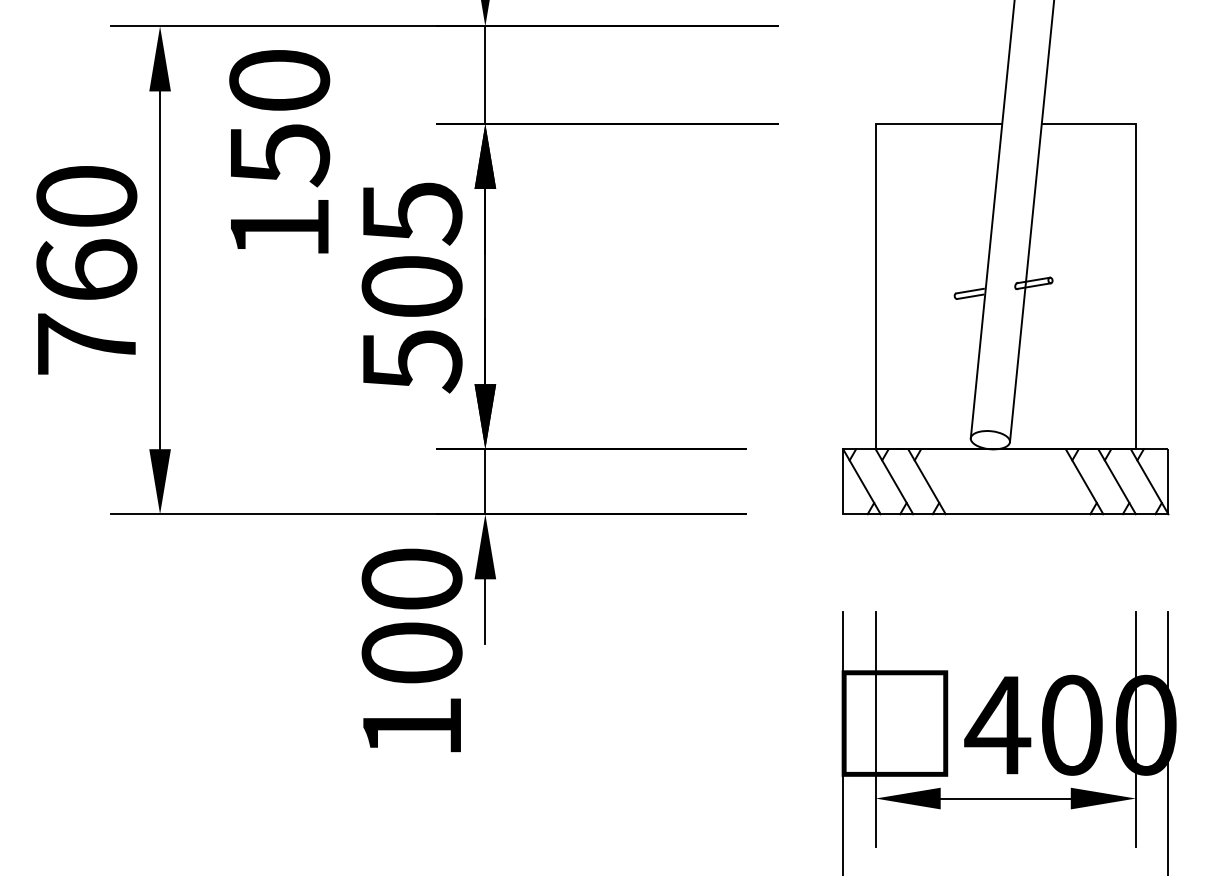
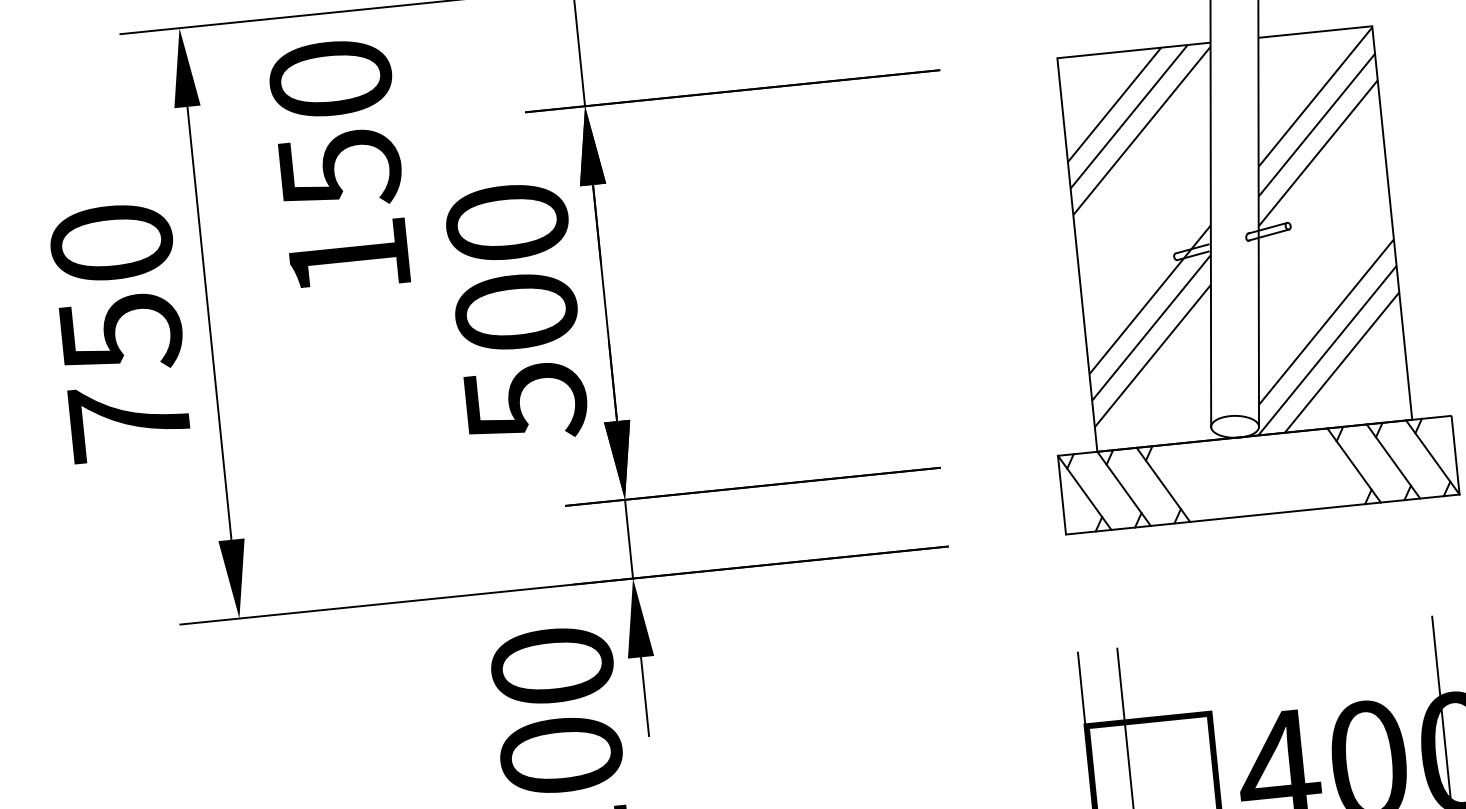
text: (411, 213) -> (506, 223), 505 -> 500
text: (86, 271) -> (120, 333), 760 -> 750
hatch: (938, 286) -> (1153, 247), added
hatch: (1071, 286) -> (1314, 230), added

